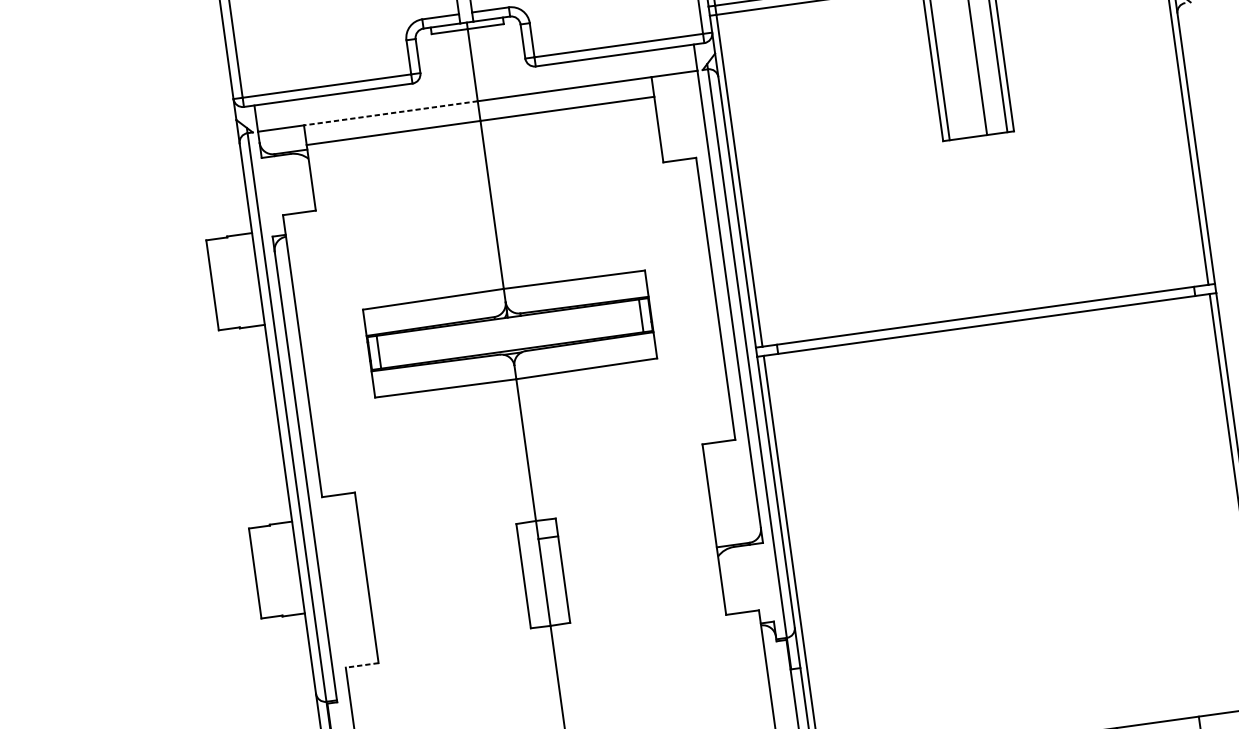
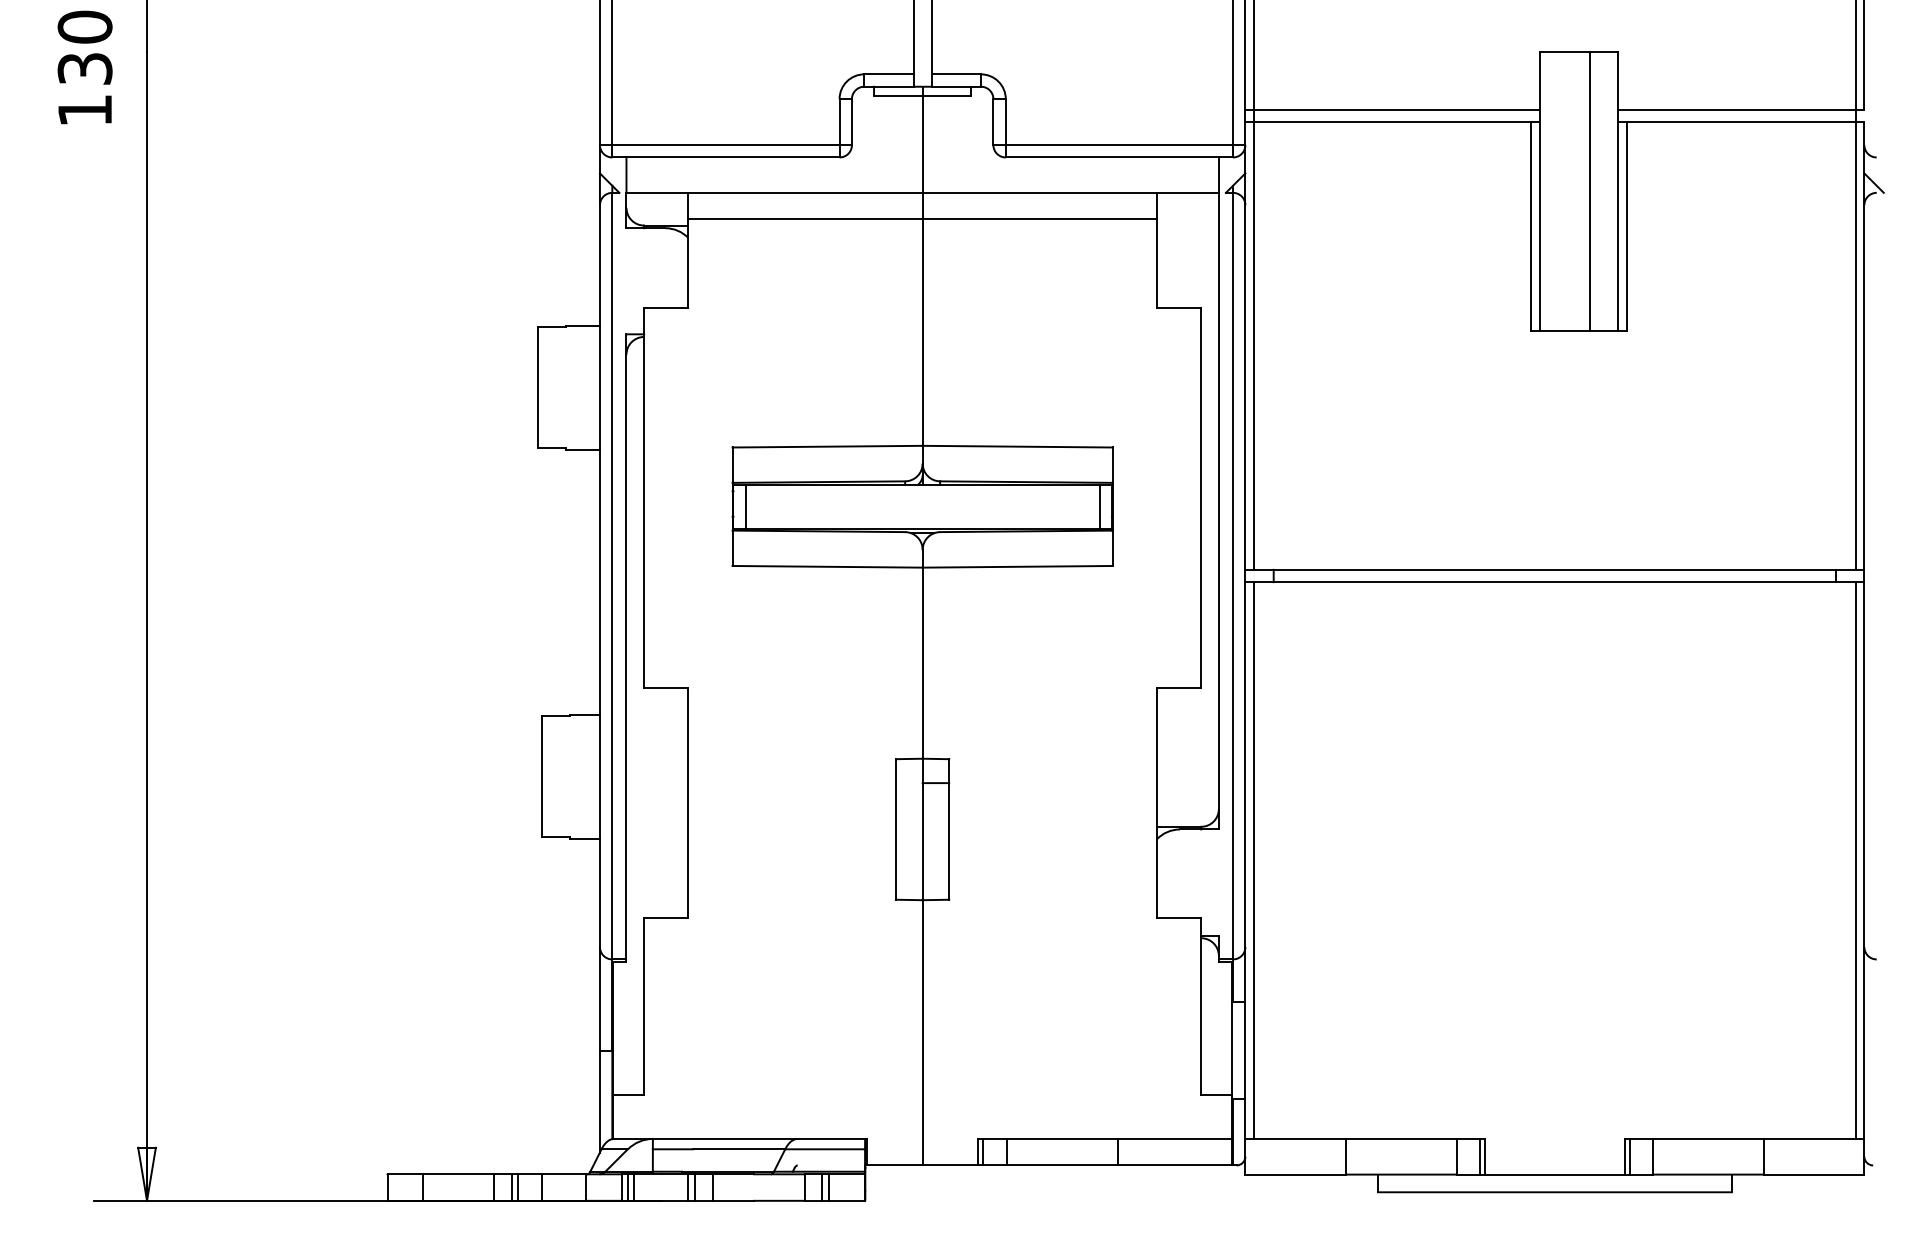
line: (390, 113) -> (805, 192), dashed -> solid
line: (361, 665) -> (665, 917), dashed -> solid

